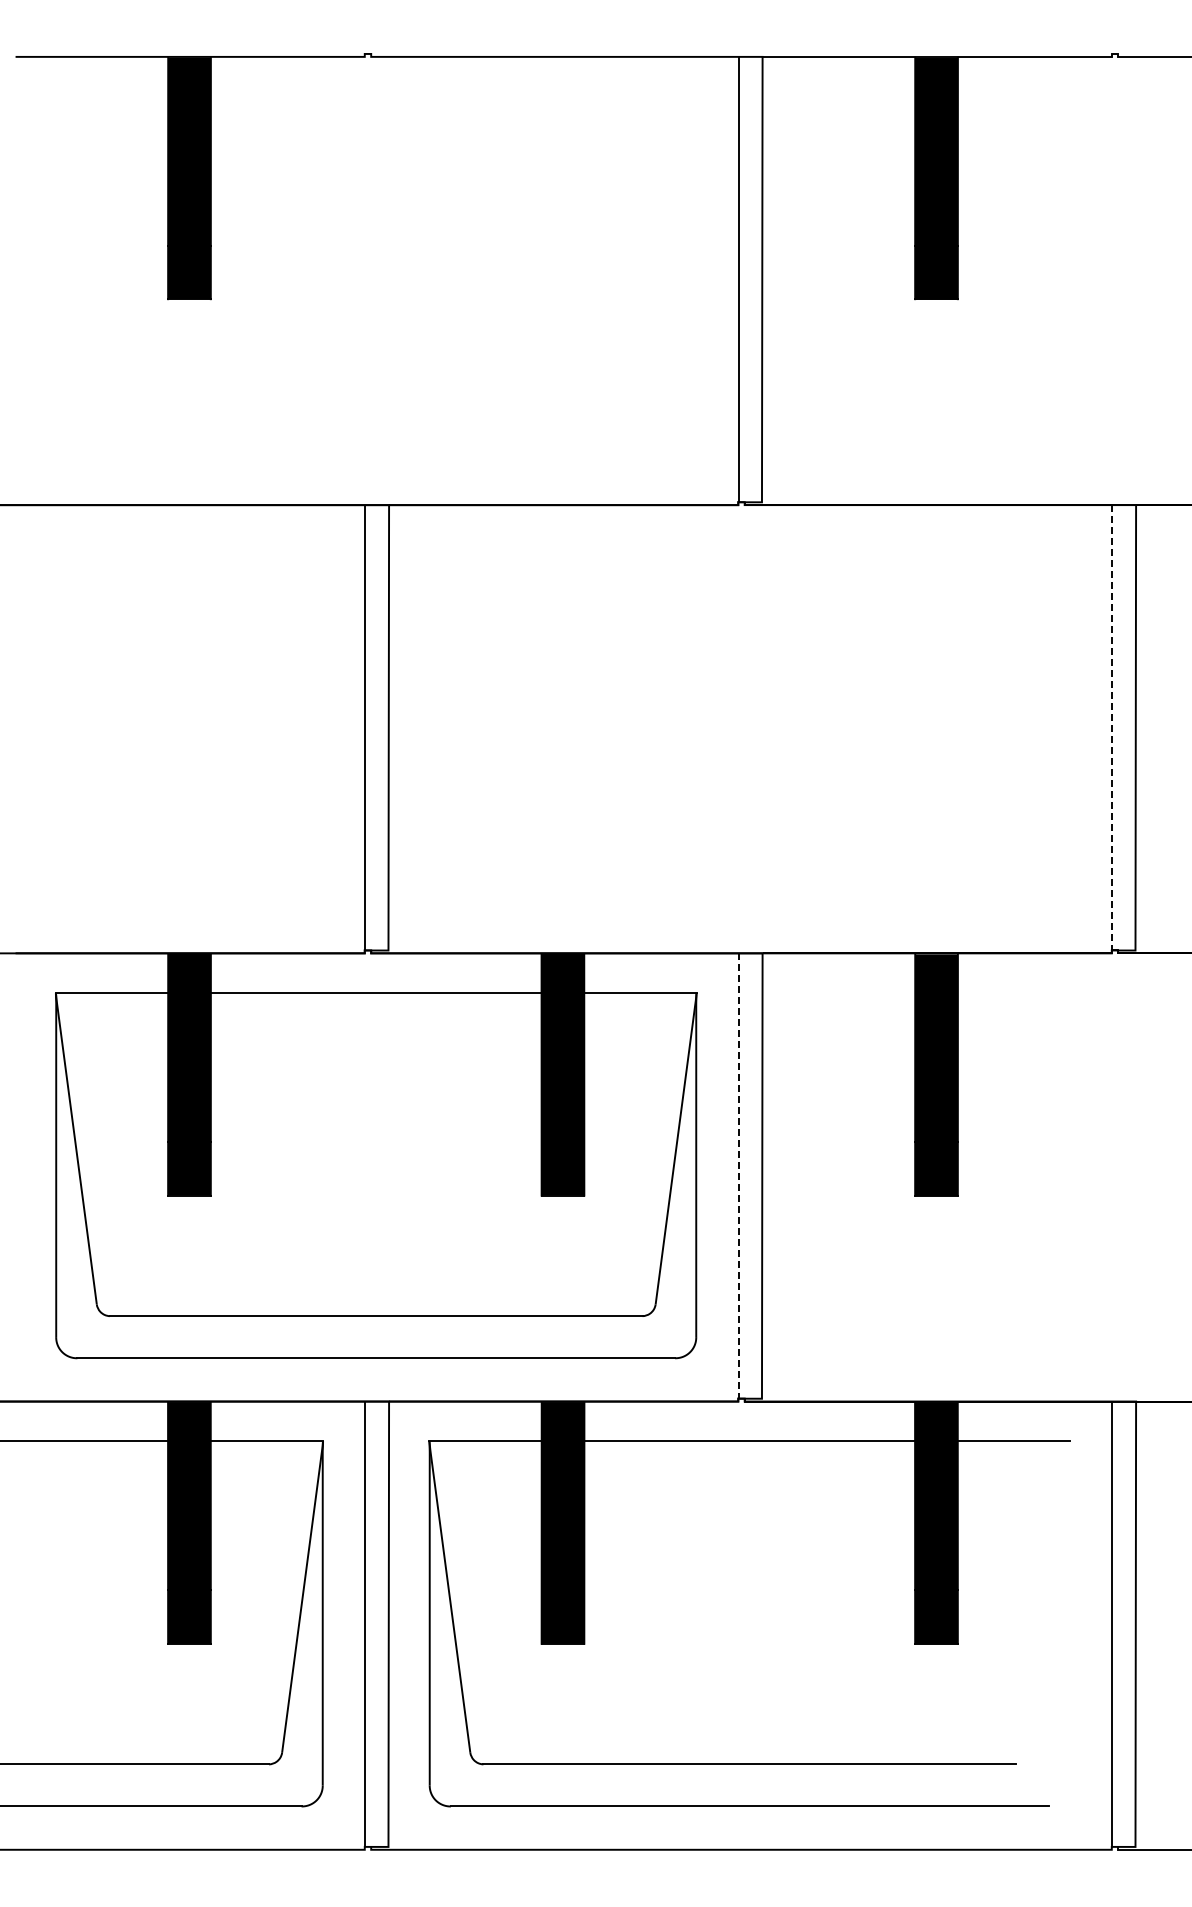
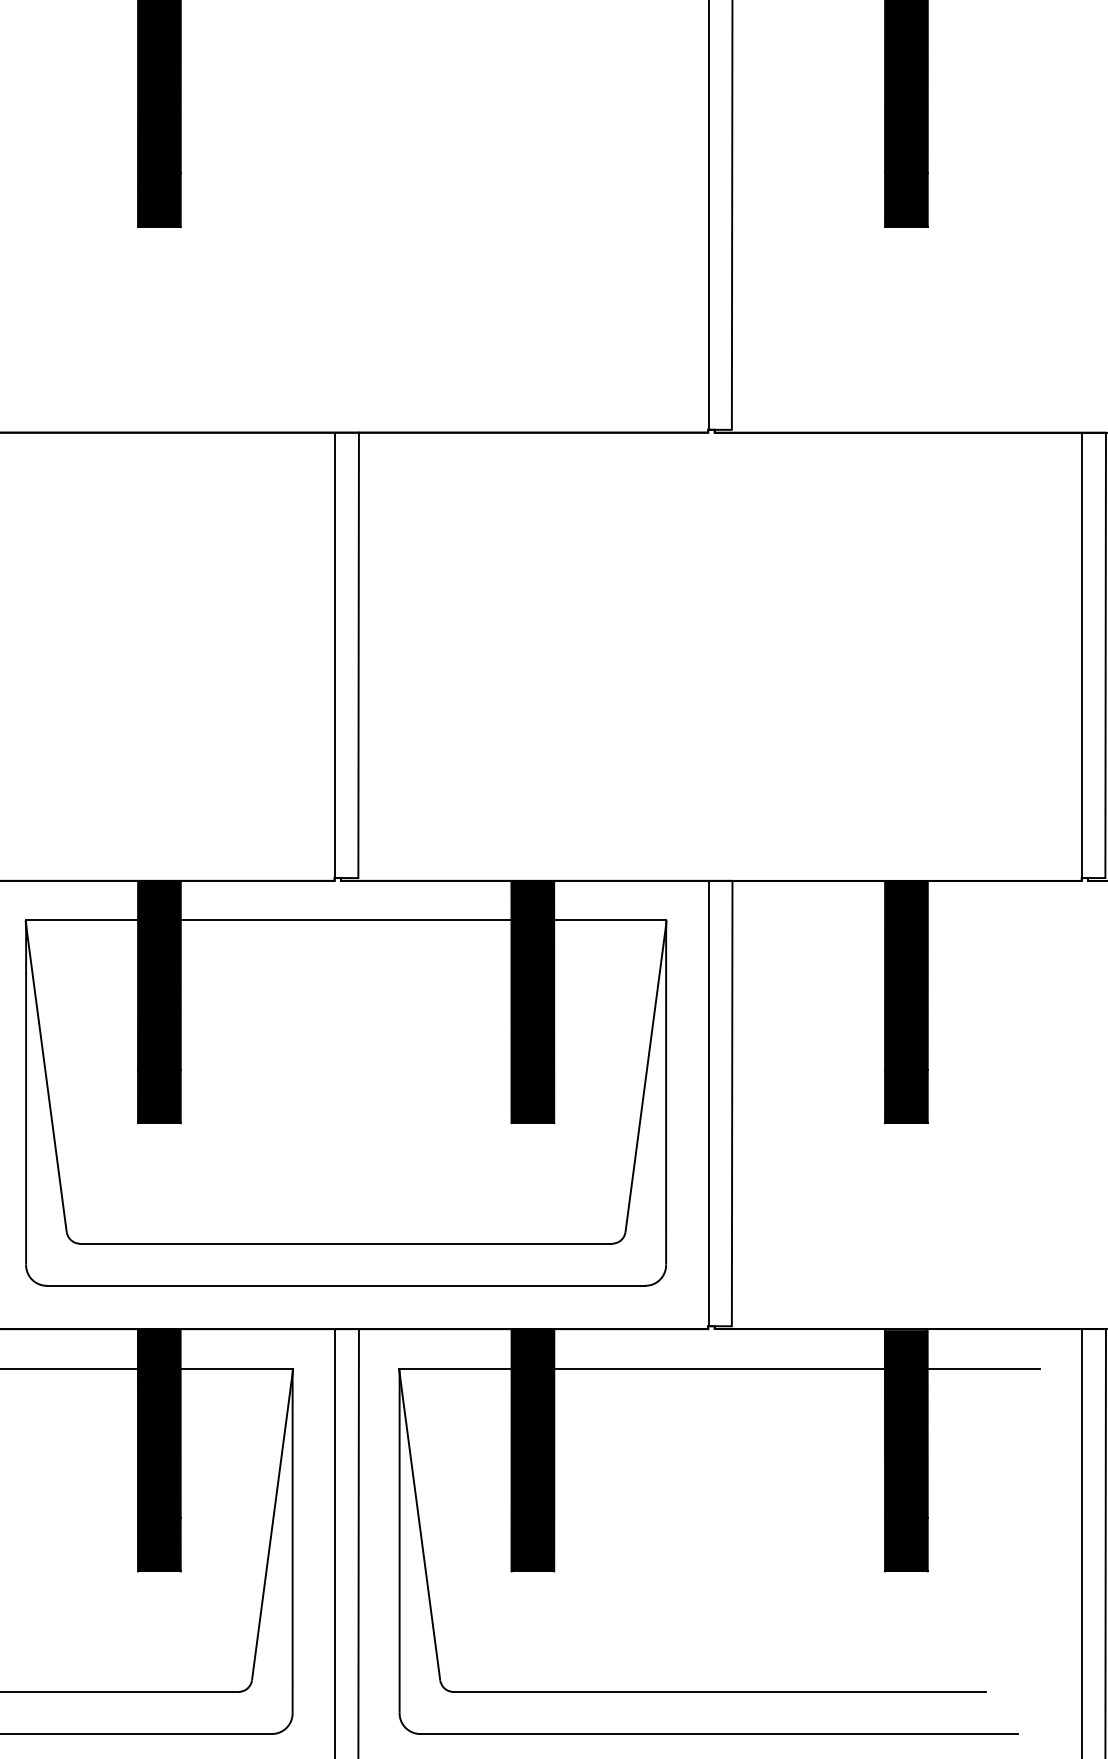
line: (1112, 727) -> (1082, 655), dashed -> solid
line: (738, 1176) -> (708, 1104), dashed -> solid

